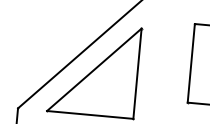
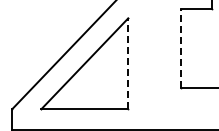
line: (190, 63) -> (180, 48), solid -> dashed
line: (137, 73) -> (128, 63), solid -> dashed

